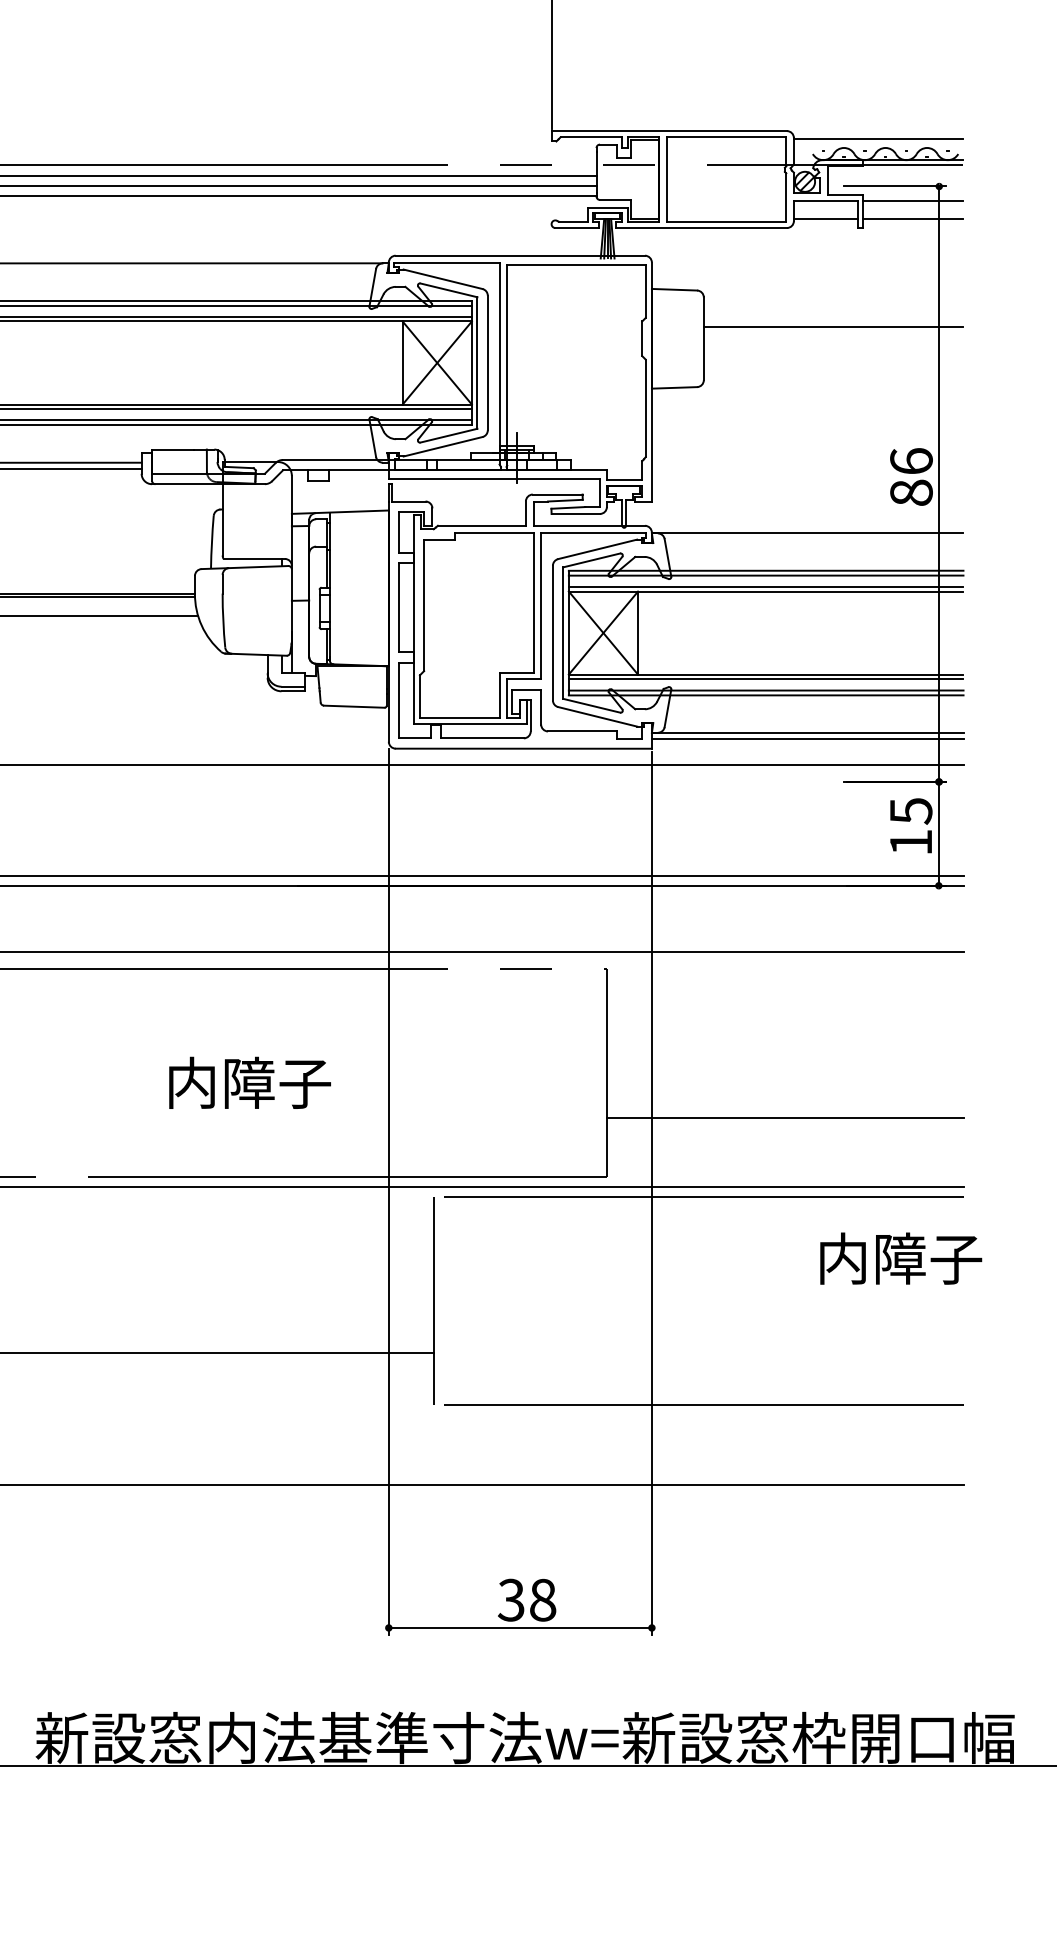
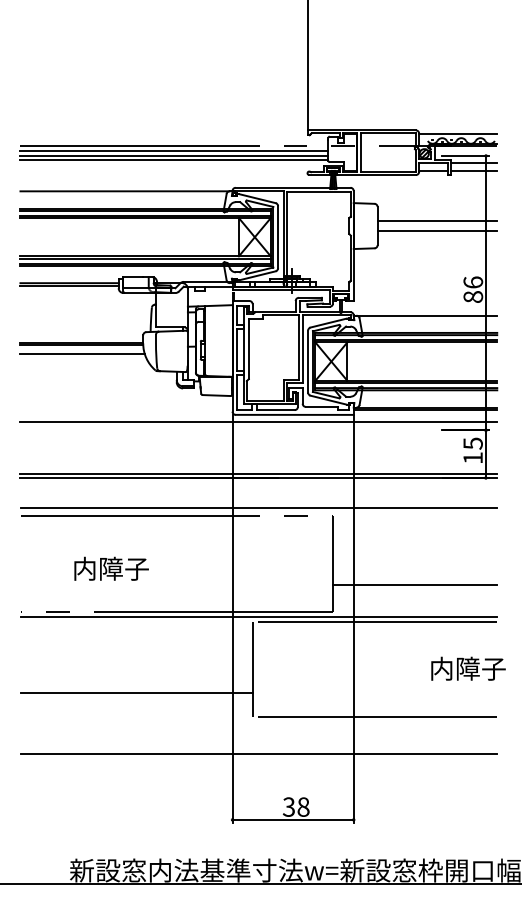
line: (833, 350) -> (437, 231), added
text: (249, 1082) -> (111, 568), moved
text: (901, 1258) -> (468, 668), moved

